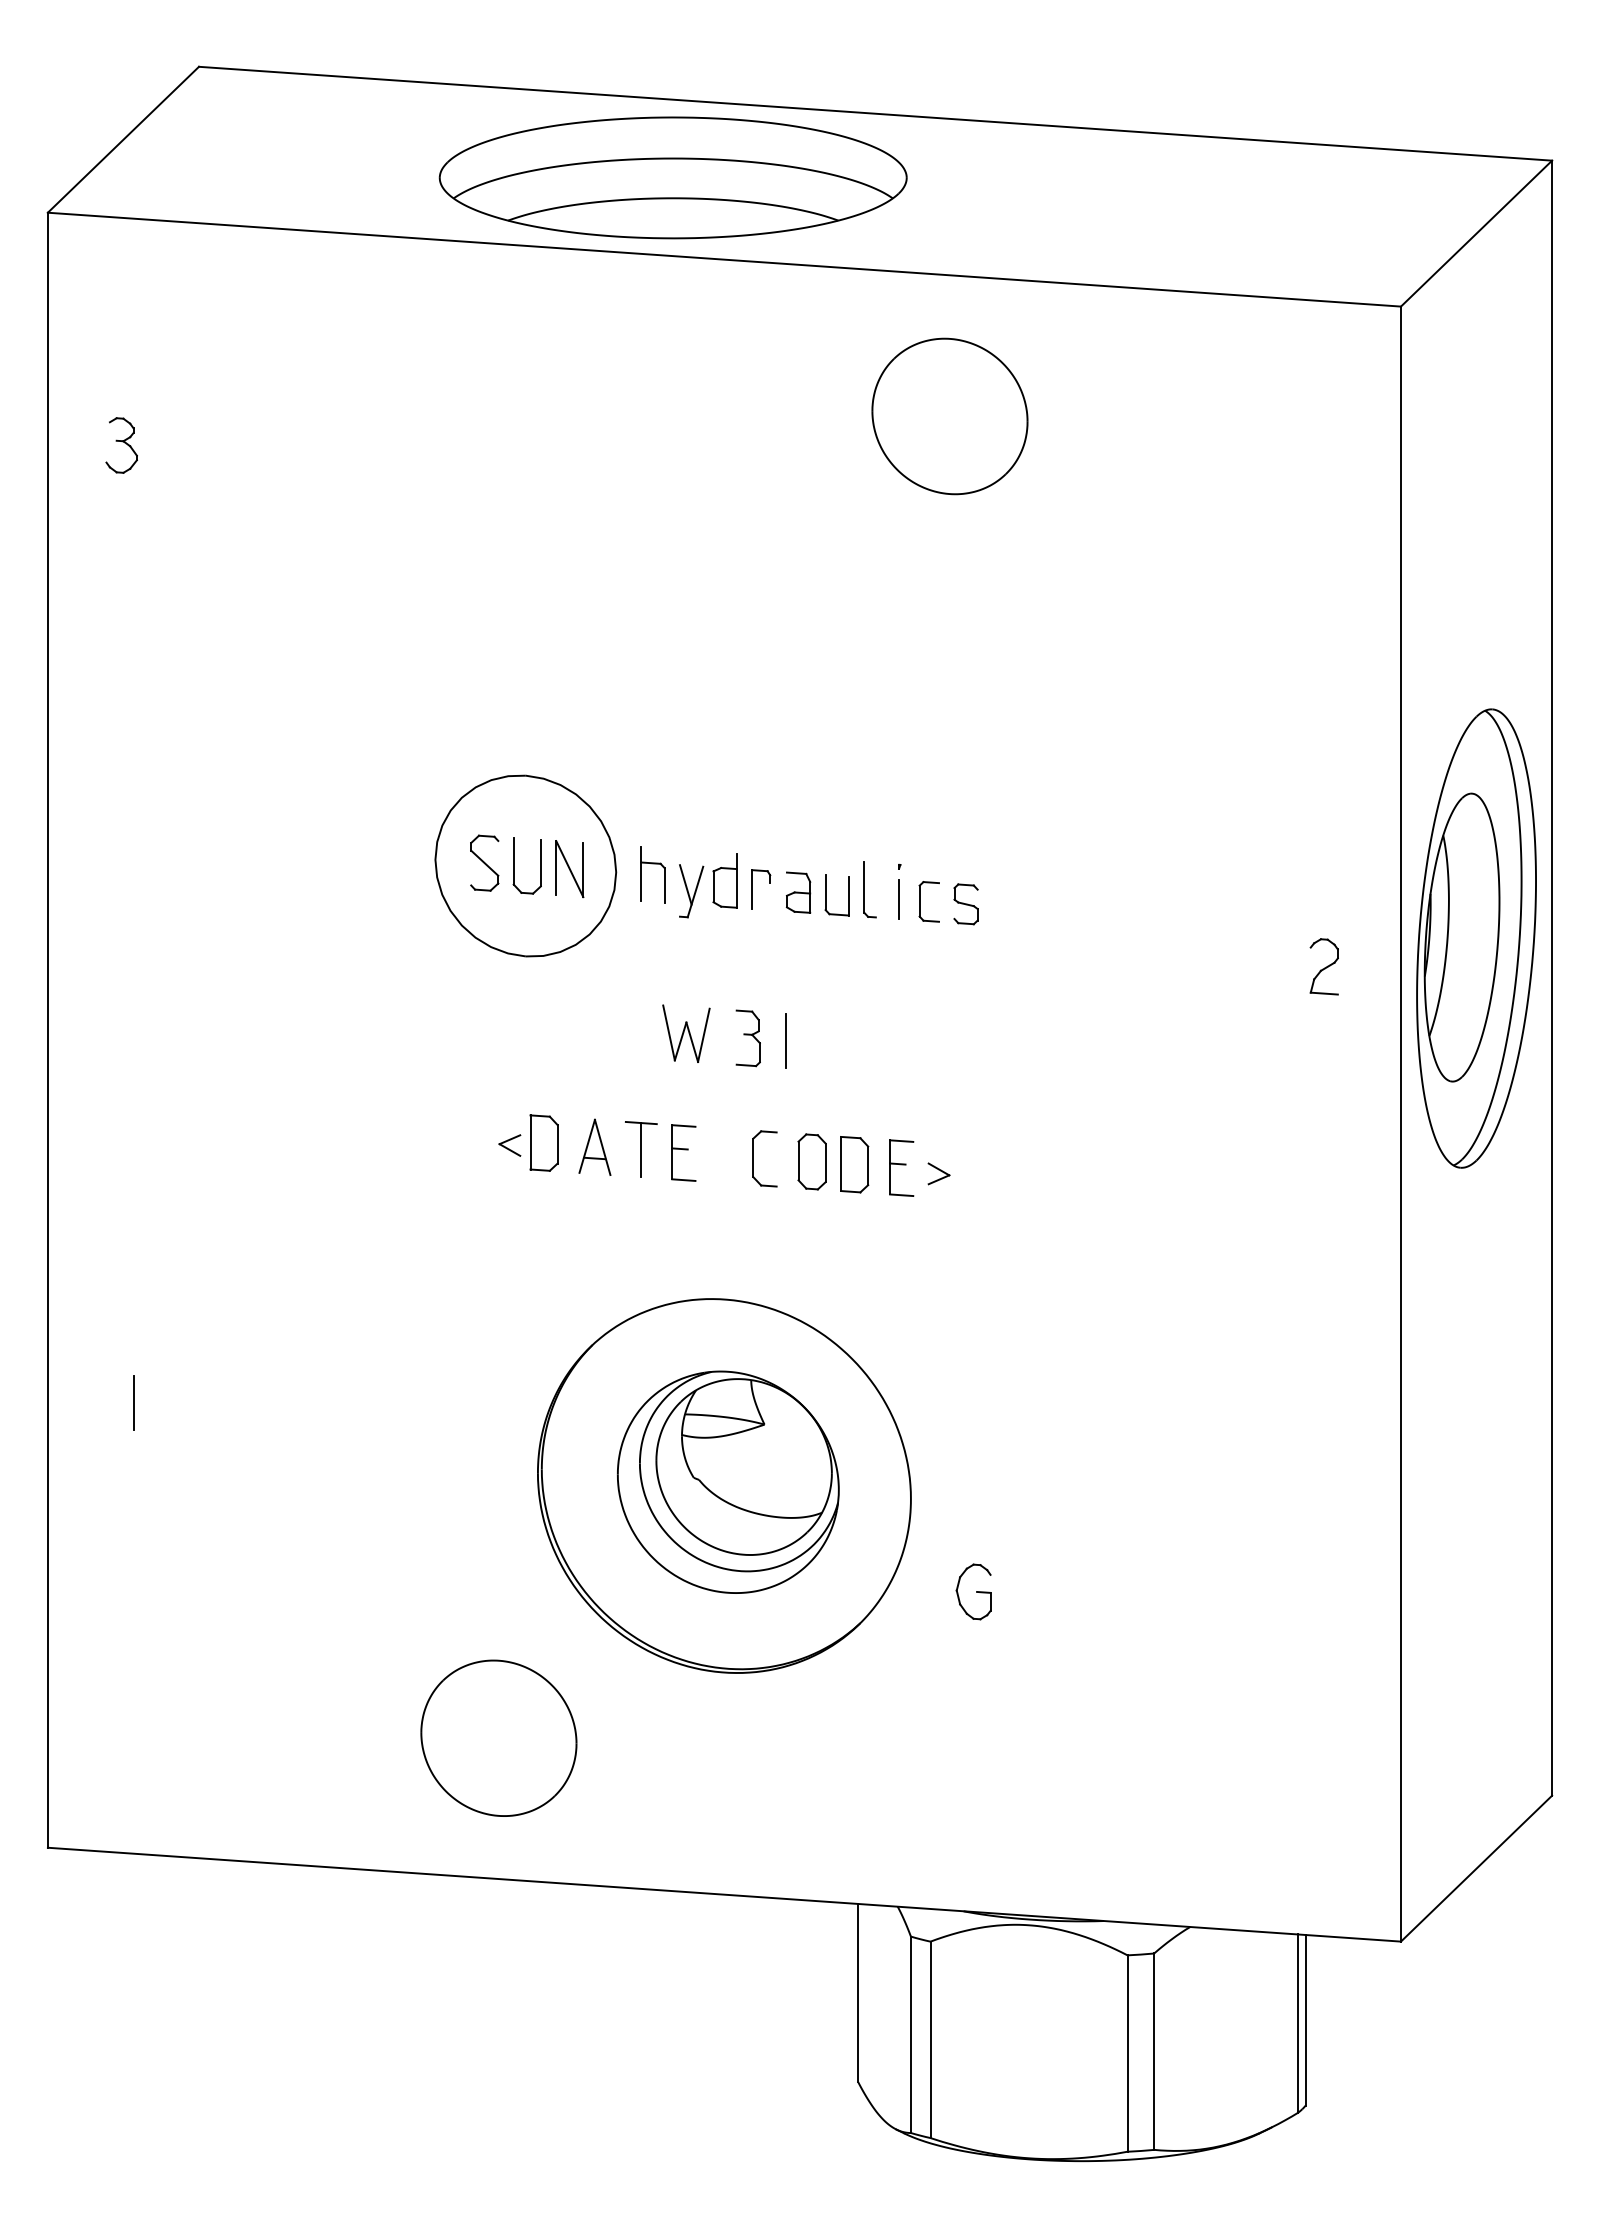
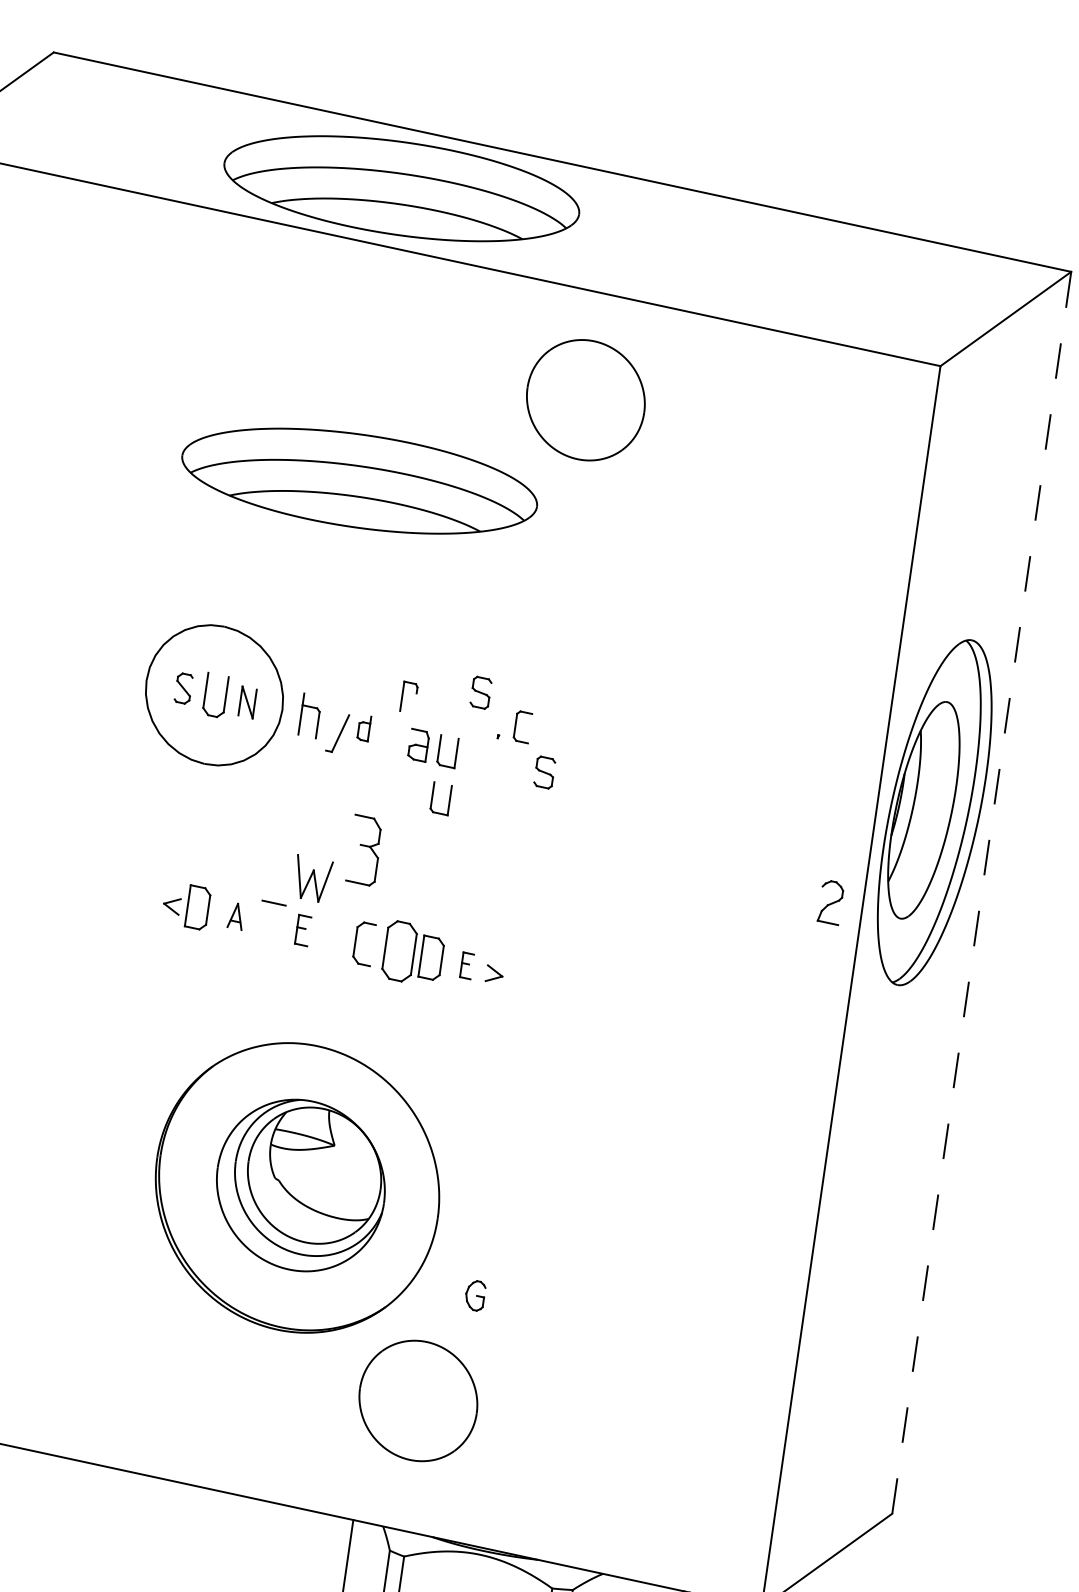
part: (672, 562) -> (359, 480), added
part: (868, 813) -> (480, 692), added
part: (484, 862) -> (183, 688), size x0.7
part: (569, 869) -> (247, 702), size x0.7
part: (724, 880) -> (363, 728), size x0.6
line: (685, 884) -> (333, 726), removed
part: (752, 889) -> (402, 696), moved
part: (869, 889) -> (472, 750), removed
line: (899, 899) -> (494, 761), removed
part: (920, 901) -> (516, 725), moved
part: (1476, 938) -> (934, 812), moved
part: (826, 957) -> (432, 797), added
part: (1323, 966) -> (830, 902), moved
line: (1552, 978) -> (982, 893), solid -> dashed
part: (686, 1033) -> (312, 878), moved
part: (747, 1038) -> (364, 850), size x1.6
line: (785, 1040) -> (392, 856), removed
part: (594, 1146) -> (235, 915), size x0.6
line: (641, 1150) -> (271, 924), removed
part: (683, 1152) -> (302, 930), size x0.7
part: (811, 1161) -> (399, 950), size x1.4
part: (901, 1167) -> (466, 965), size x0.6
part: (973, 1591) -> (475, 1295), size x0.7
part: (498, 1737) -> (418, 1400), moved

